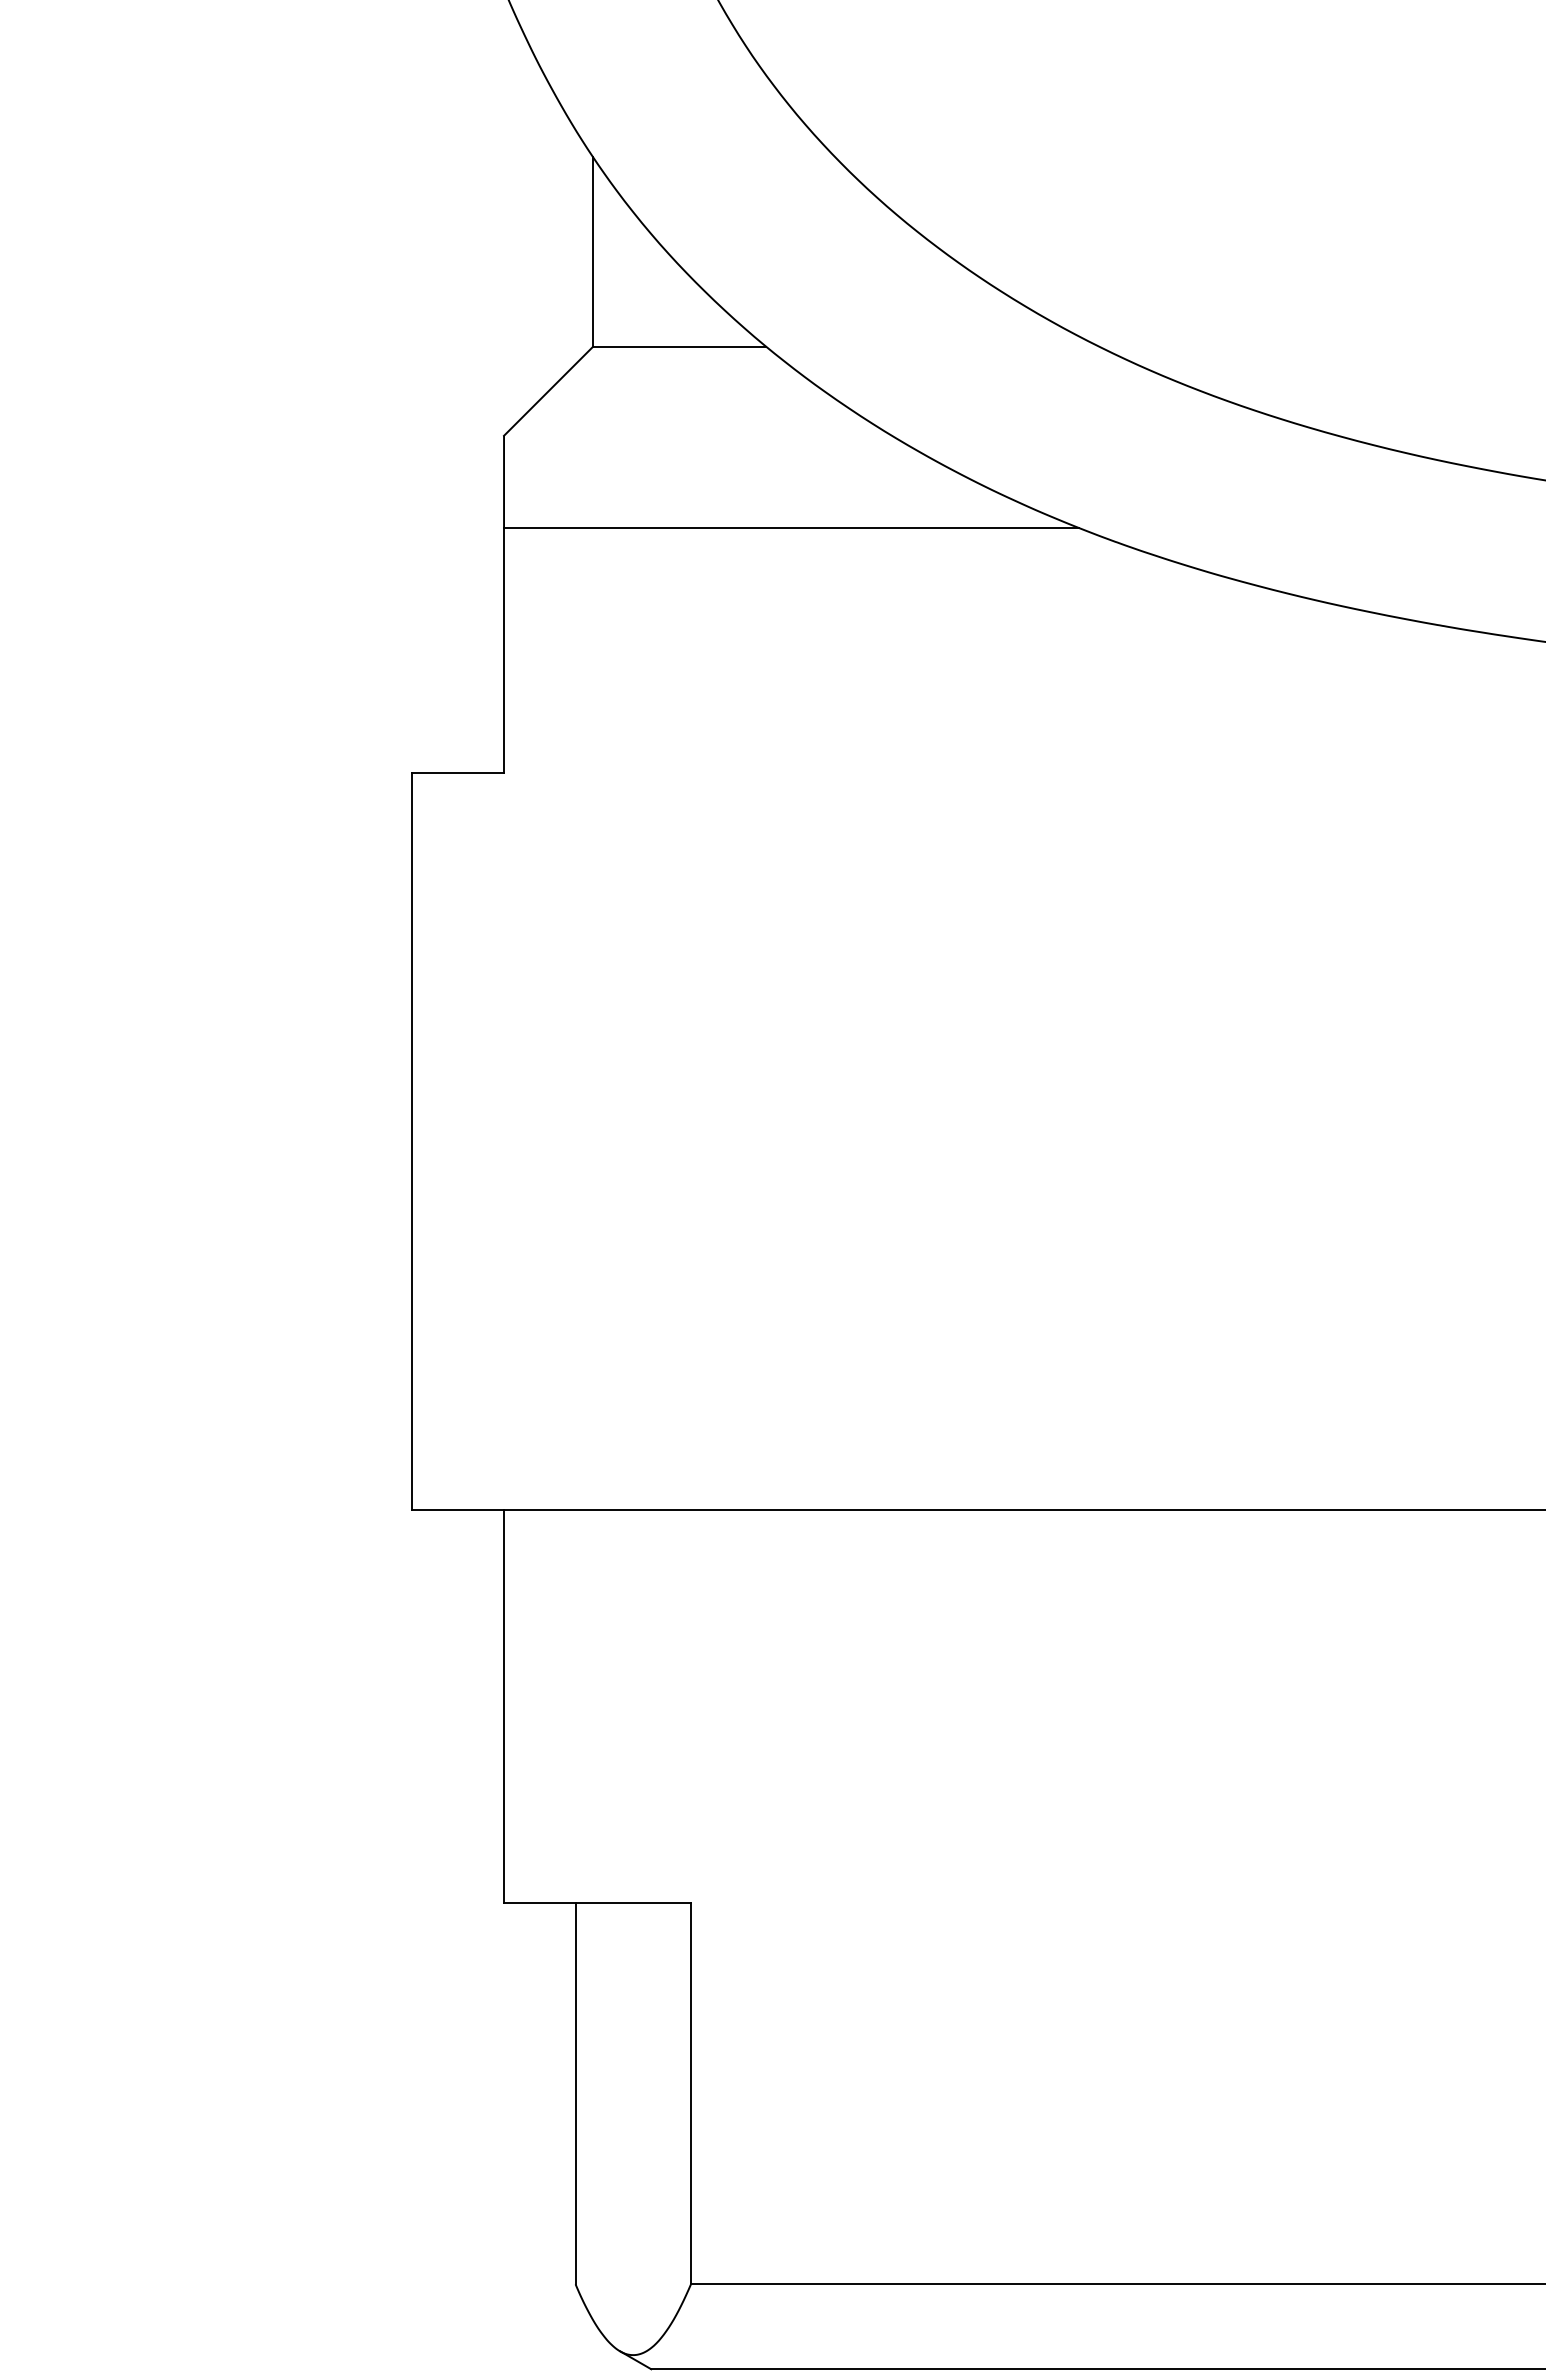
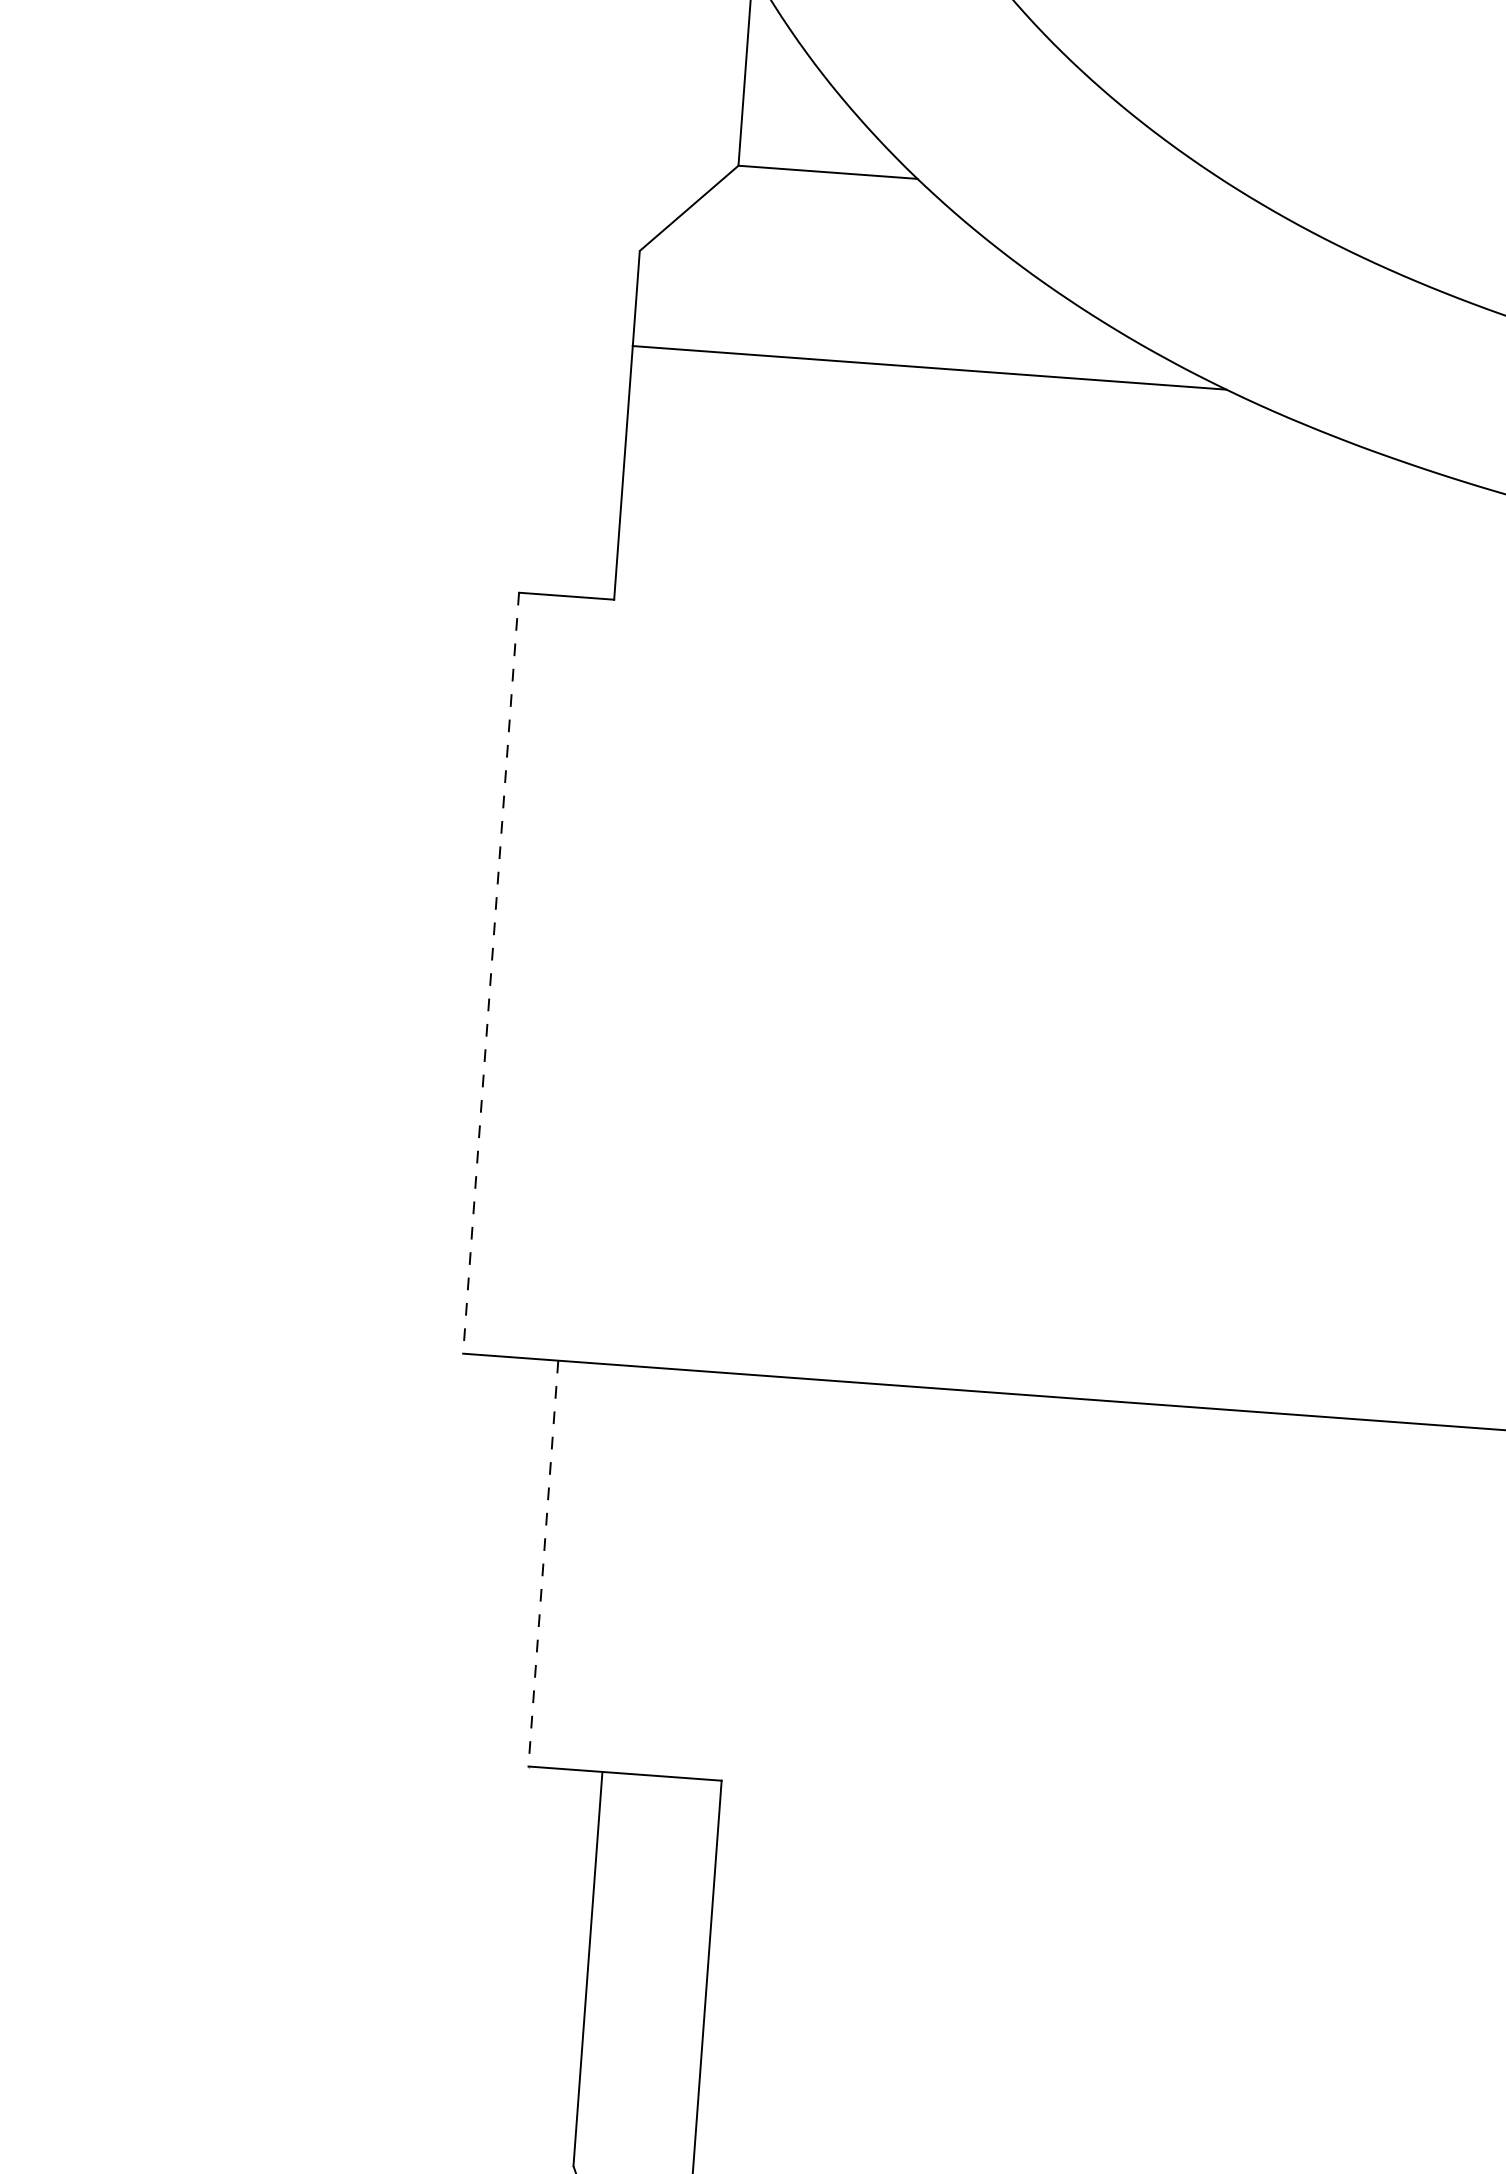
line: (411, 1142) -> (490, 974), solid -> dashed
line: (504, 1706) -> (543, 1563), solid -> dashed

